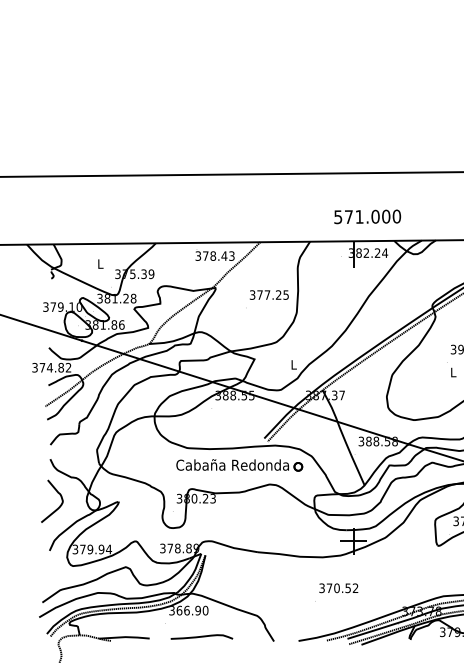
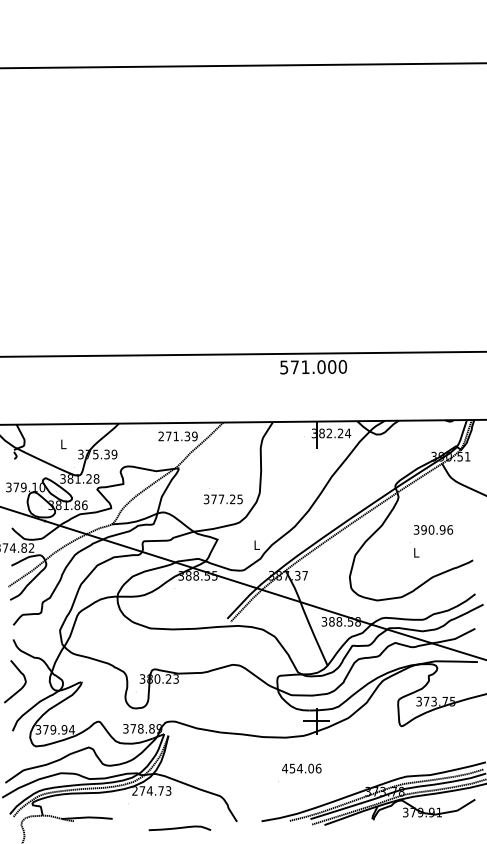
text: (367, 217) -> (313, 367), moved
text: (214, 256) -> (177, 436), 378.43 -> 271.39
text: (268, 295) -> (222, 499), moved
part: (239, 465) -> (202, 645), removed
text: (338, 588) -> (301, 768), 370.52 -> 454.06
text: (188, 610) -> (151, 790), 366.90 -> 274.73
curve: (201, 637) -> (179, 828), moved

